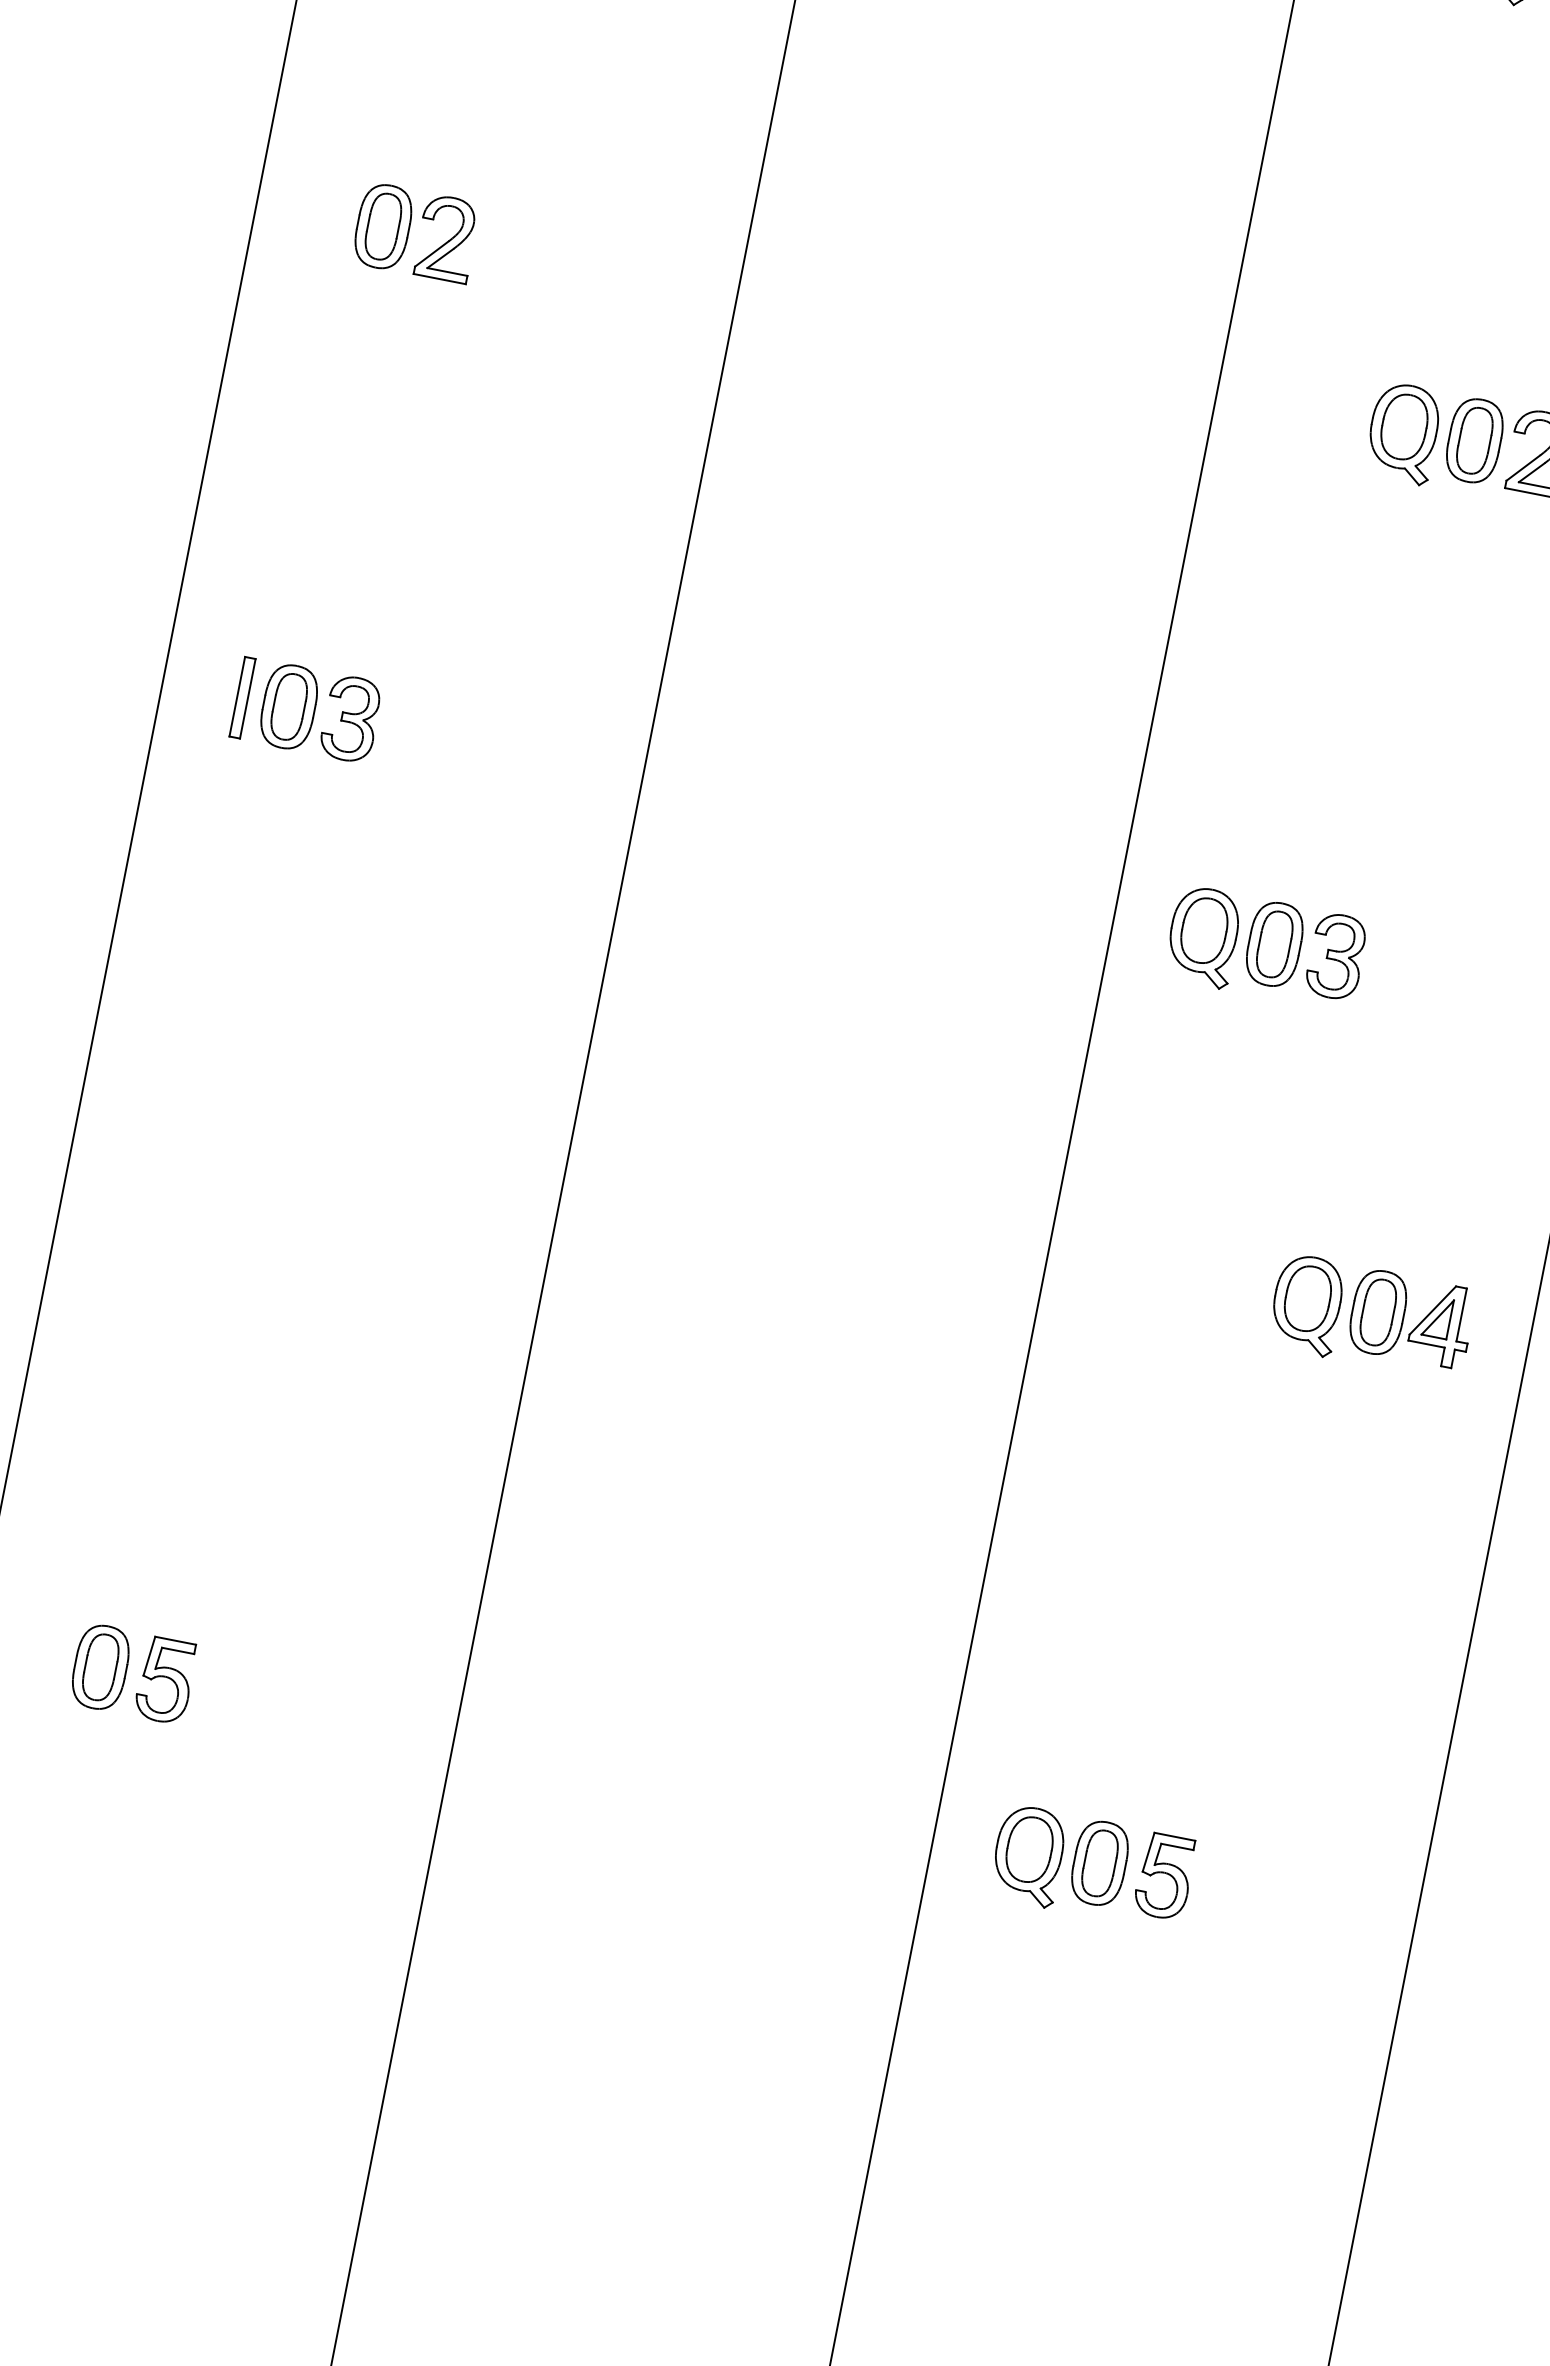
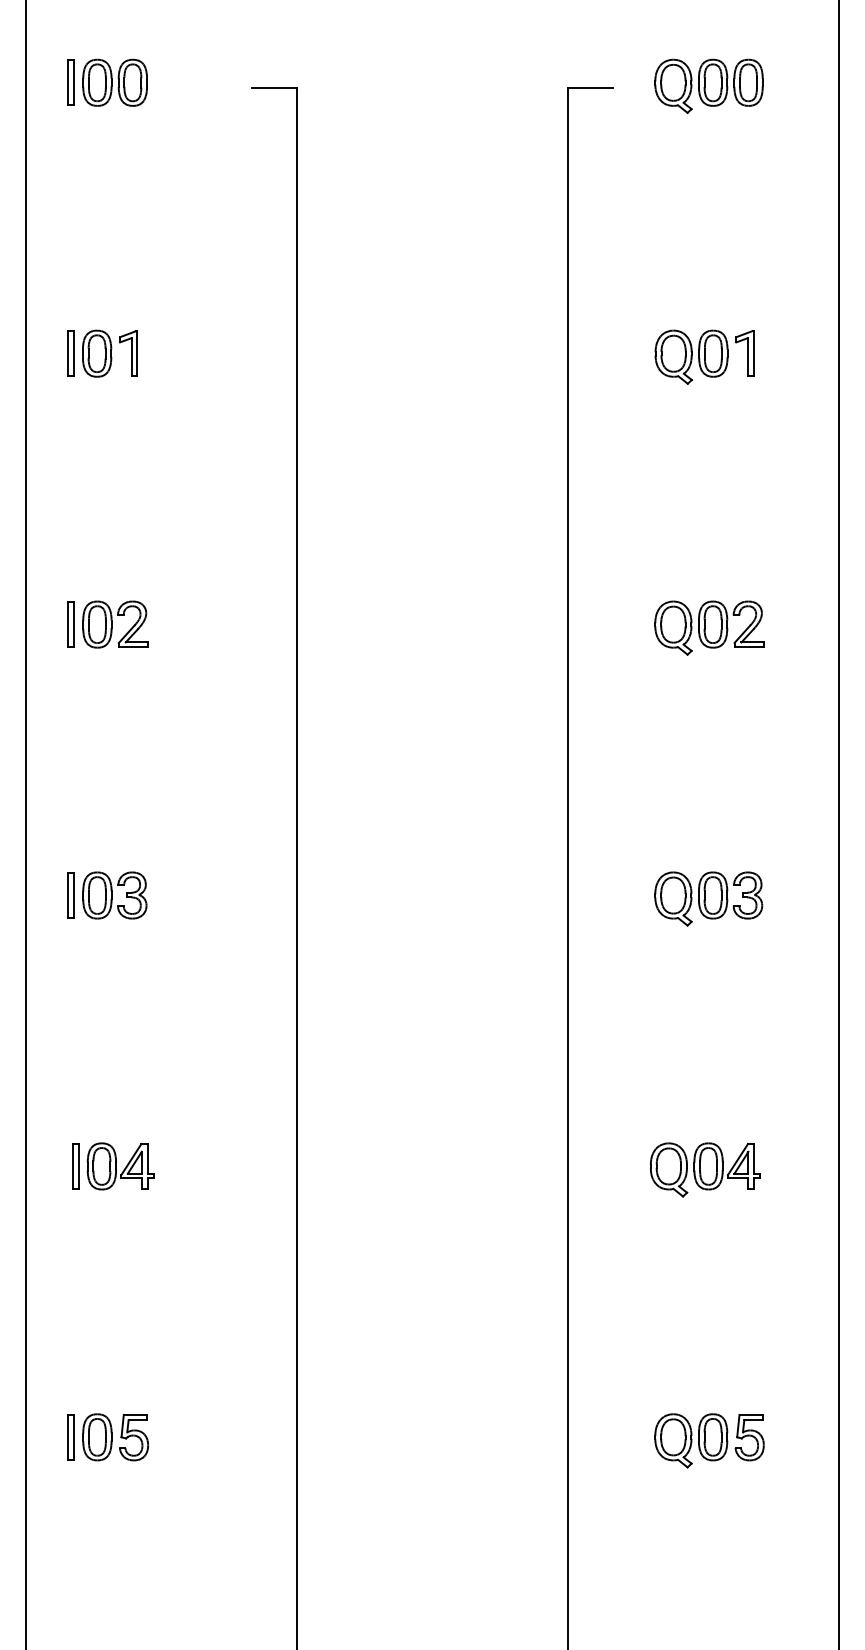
part: (335, 217) -> (70, 624), added
part: (1265, 948) -> (708, 898), moved
part: (223, 1192) -> (113, 1166), added
part: (1371, 1316) -> (705, 1169), moved
part: (52, 1658) -> (70, 1437), added
part: (1092, 1867) -> (709, 1440), moved

